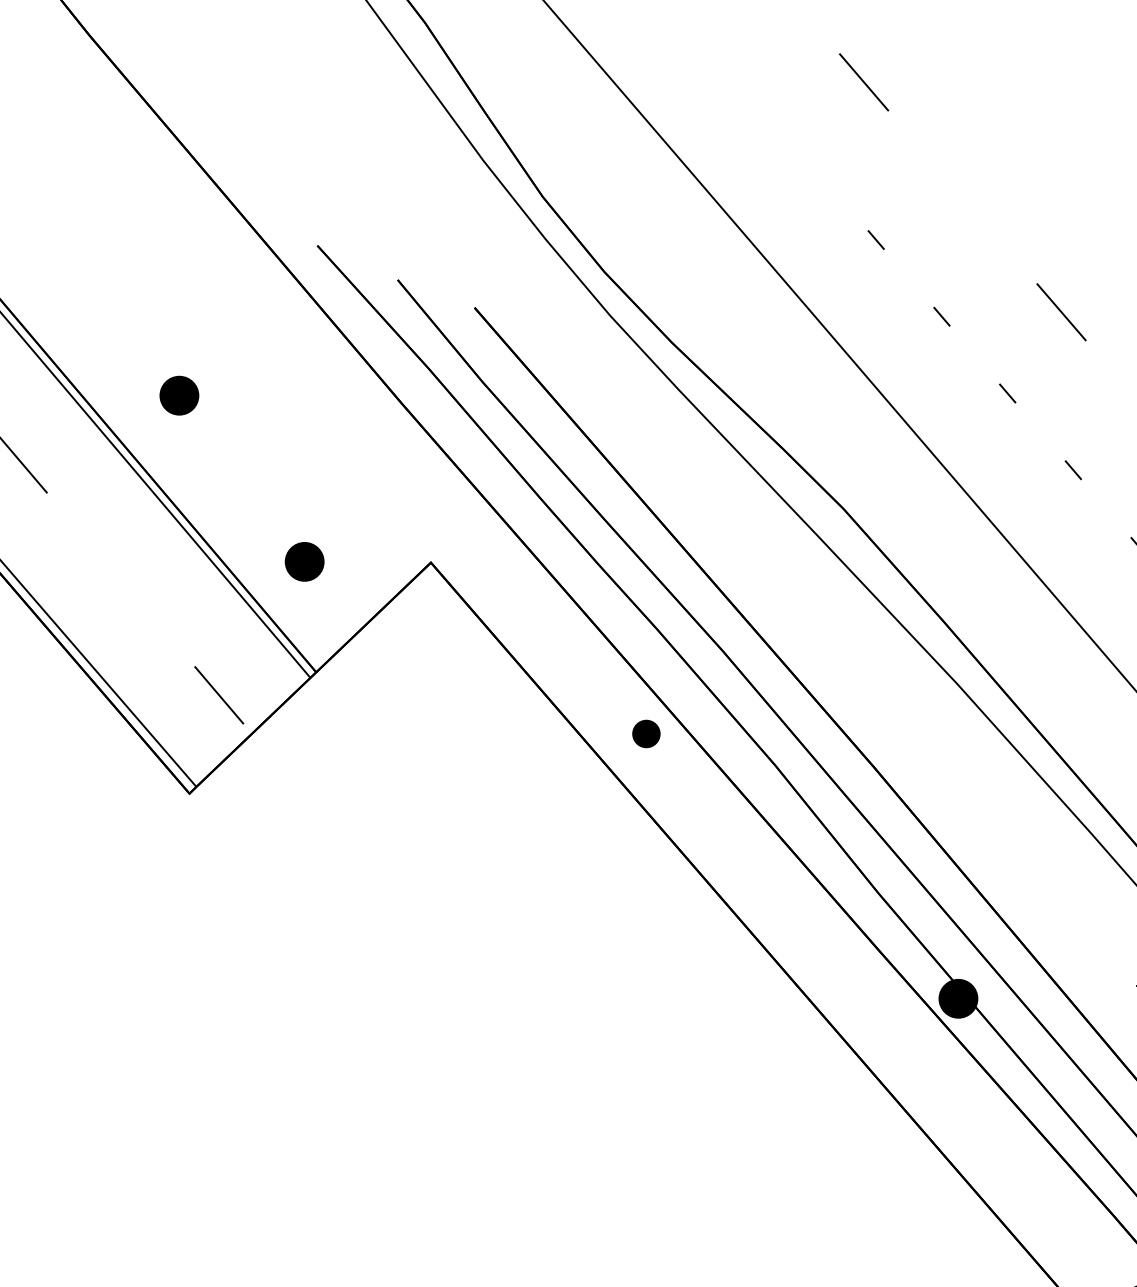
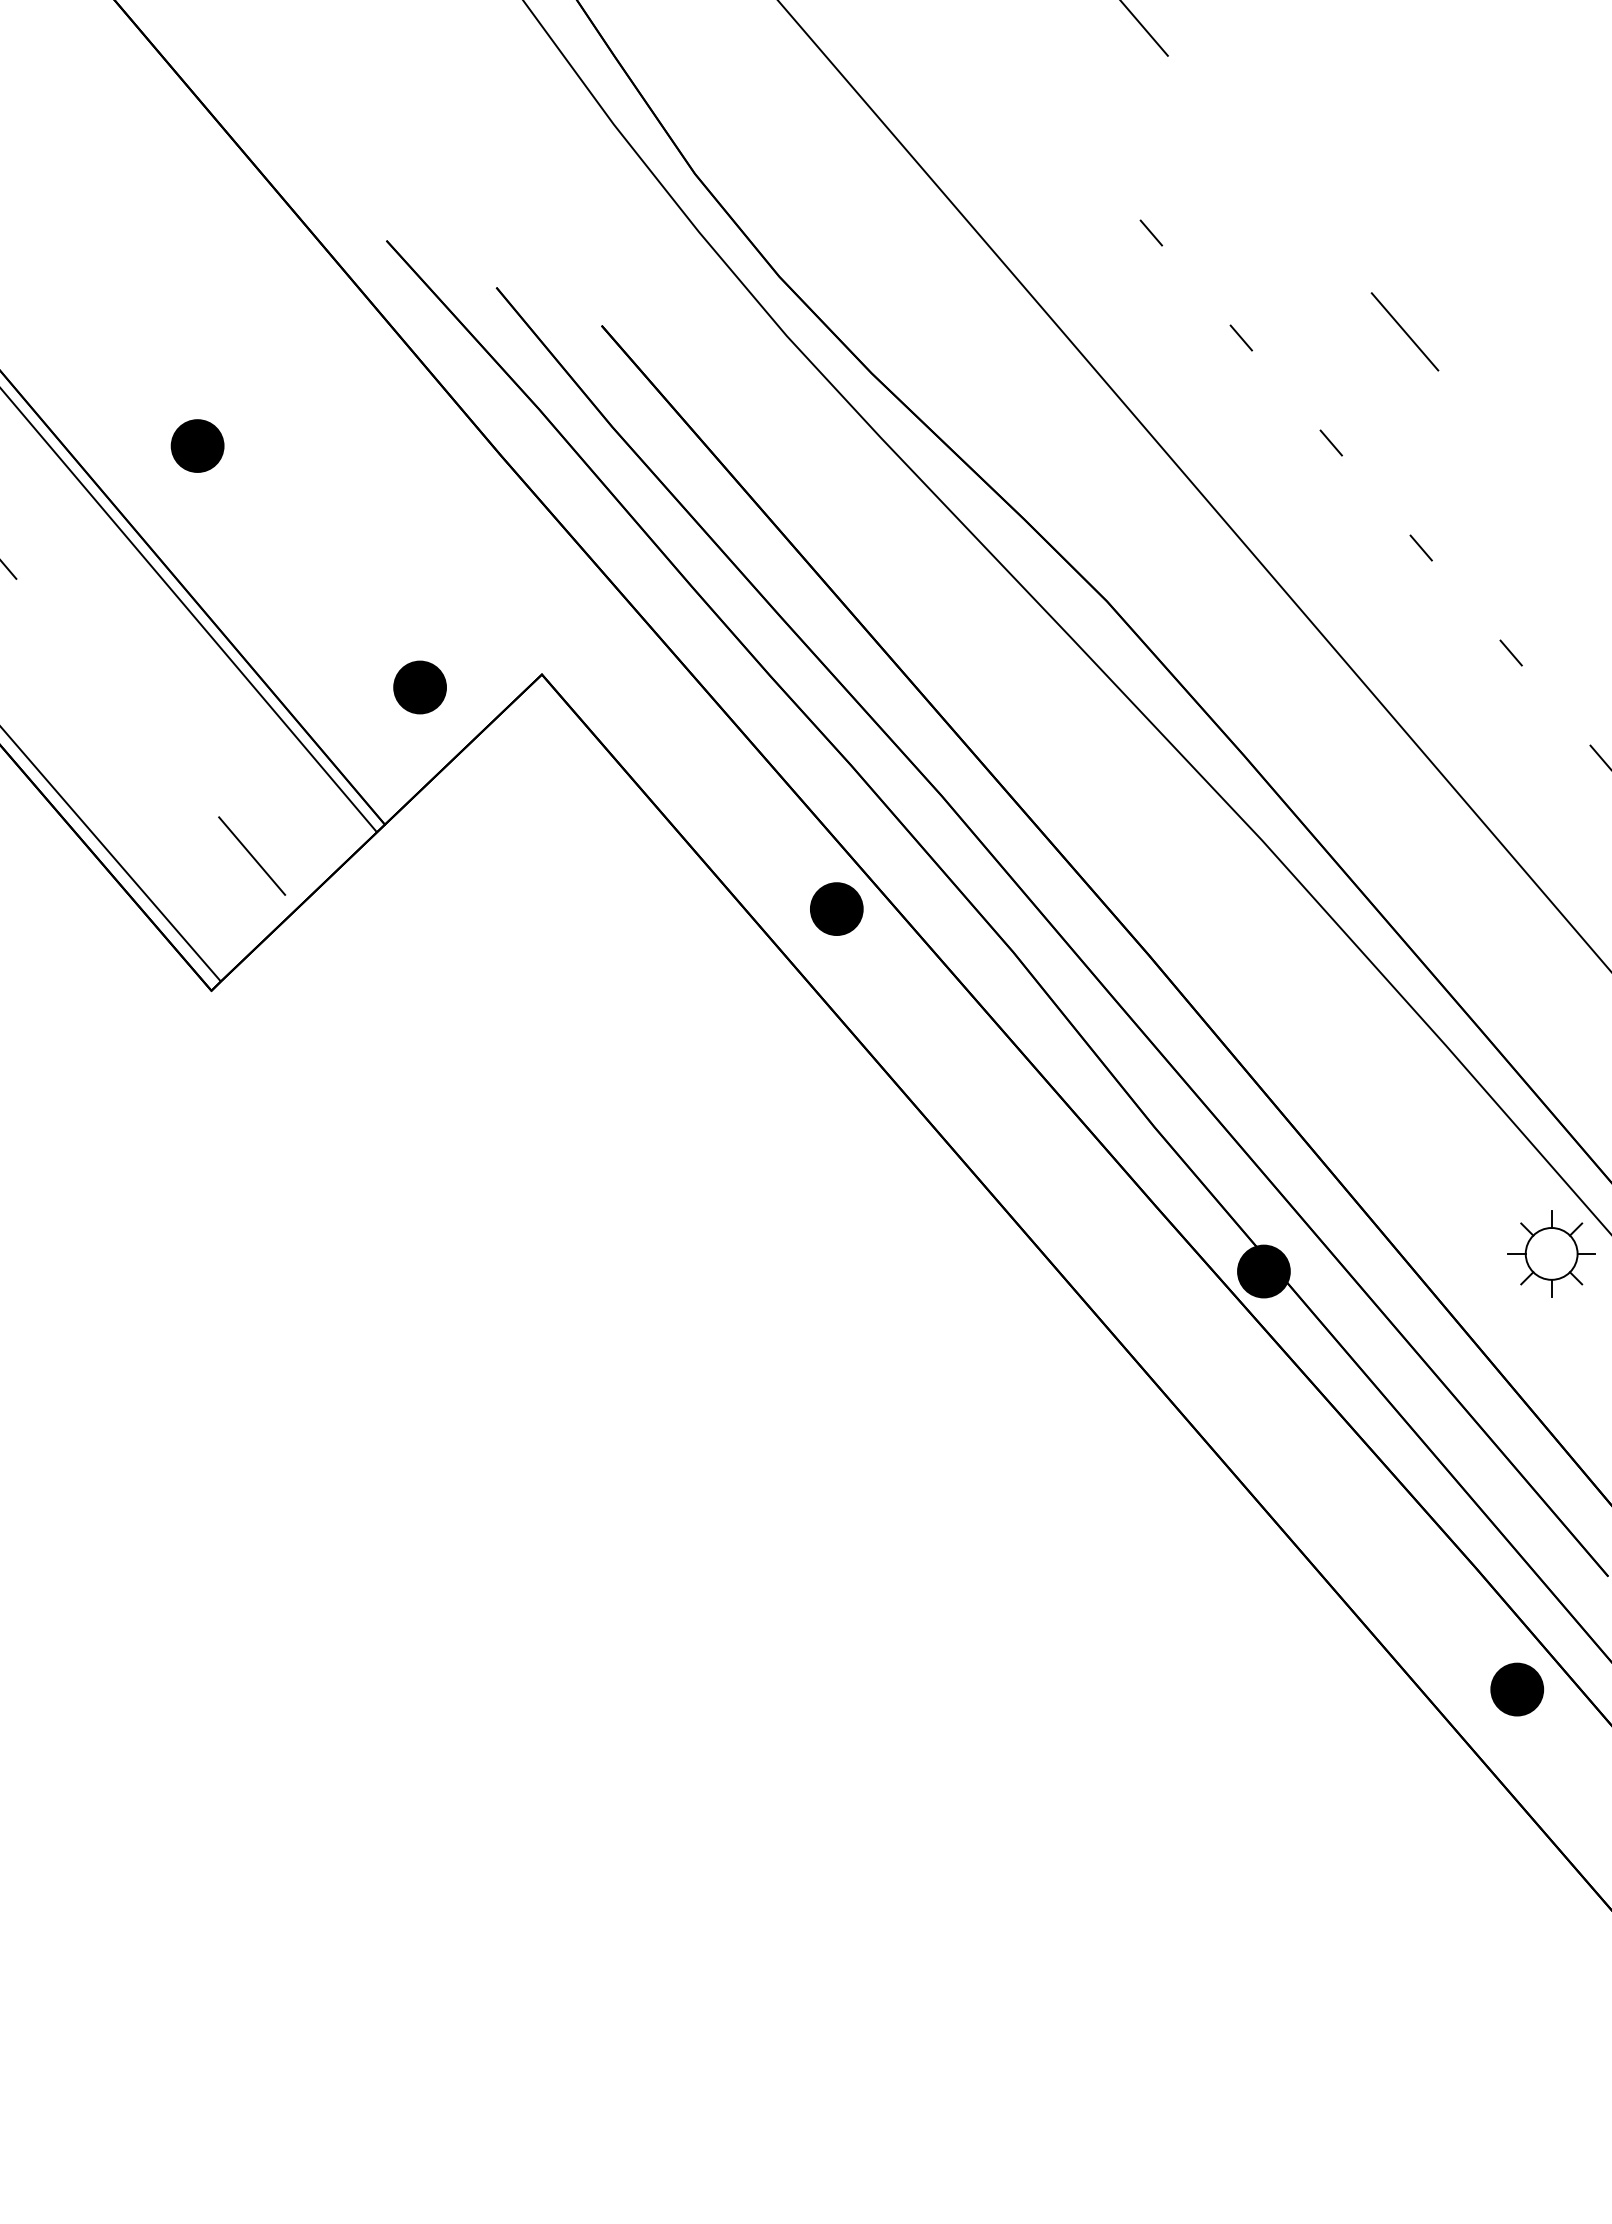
part: (304, 561) -> (419, 687), moved
part: (646, 733) -> (836, 908), size x1.43

